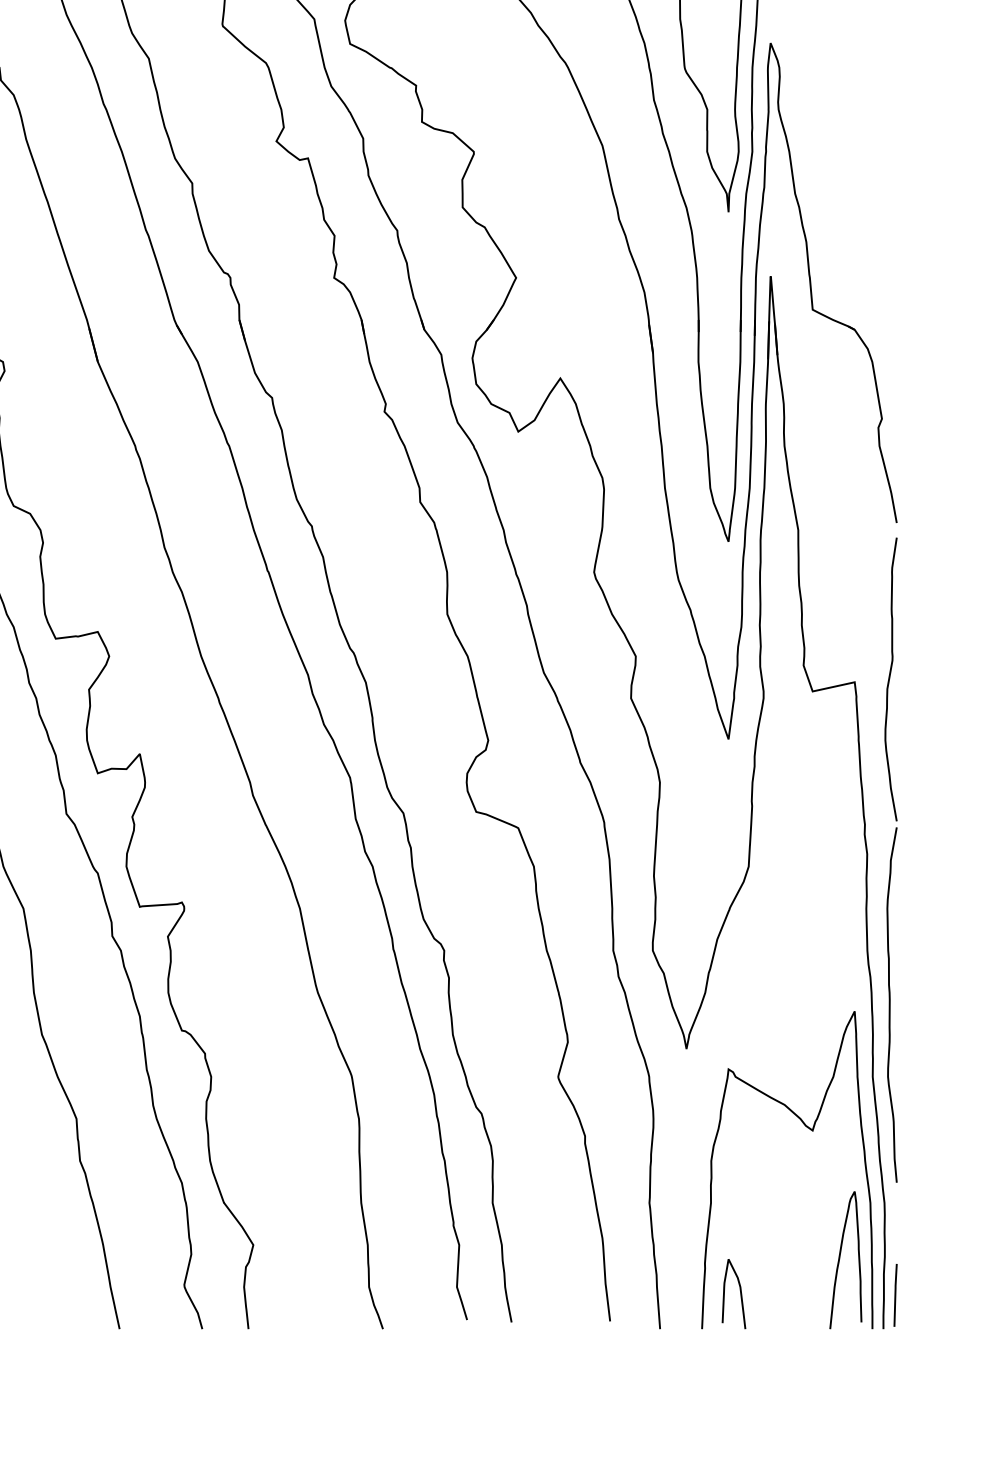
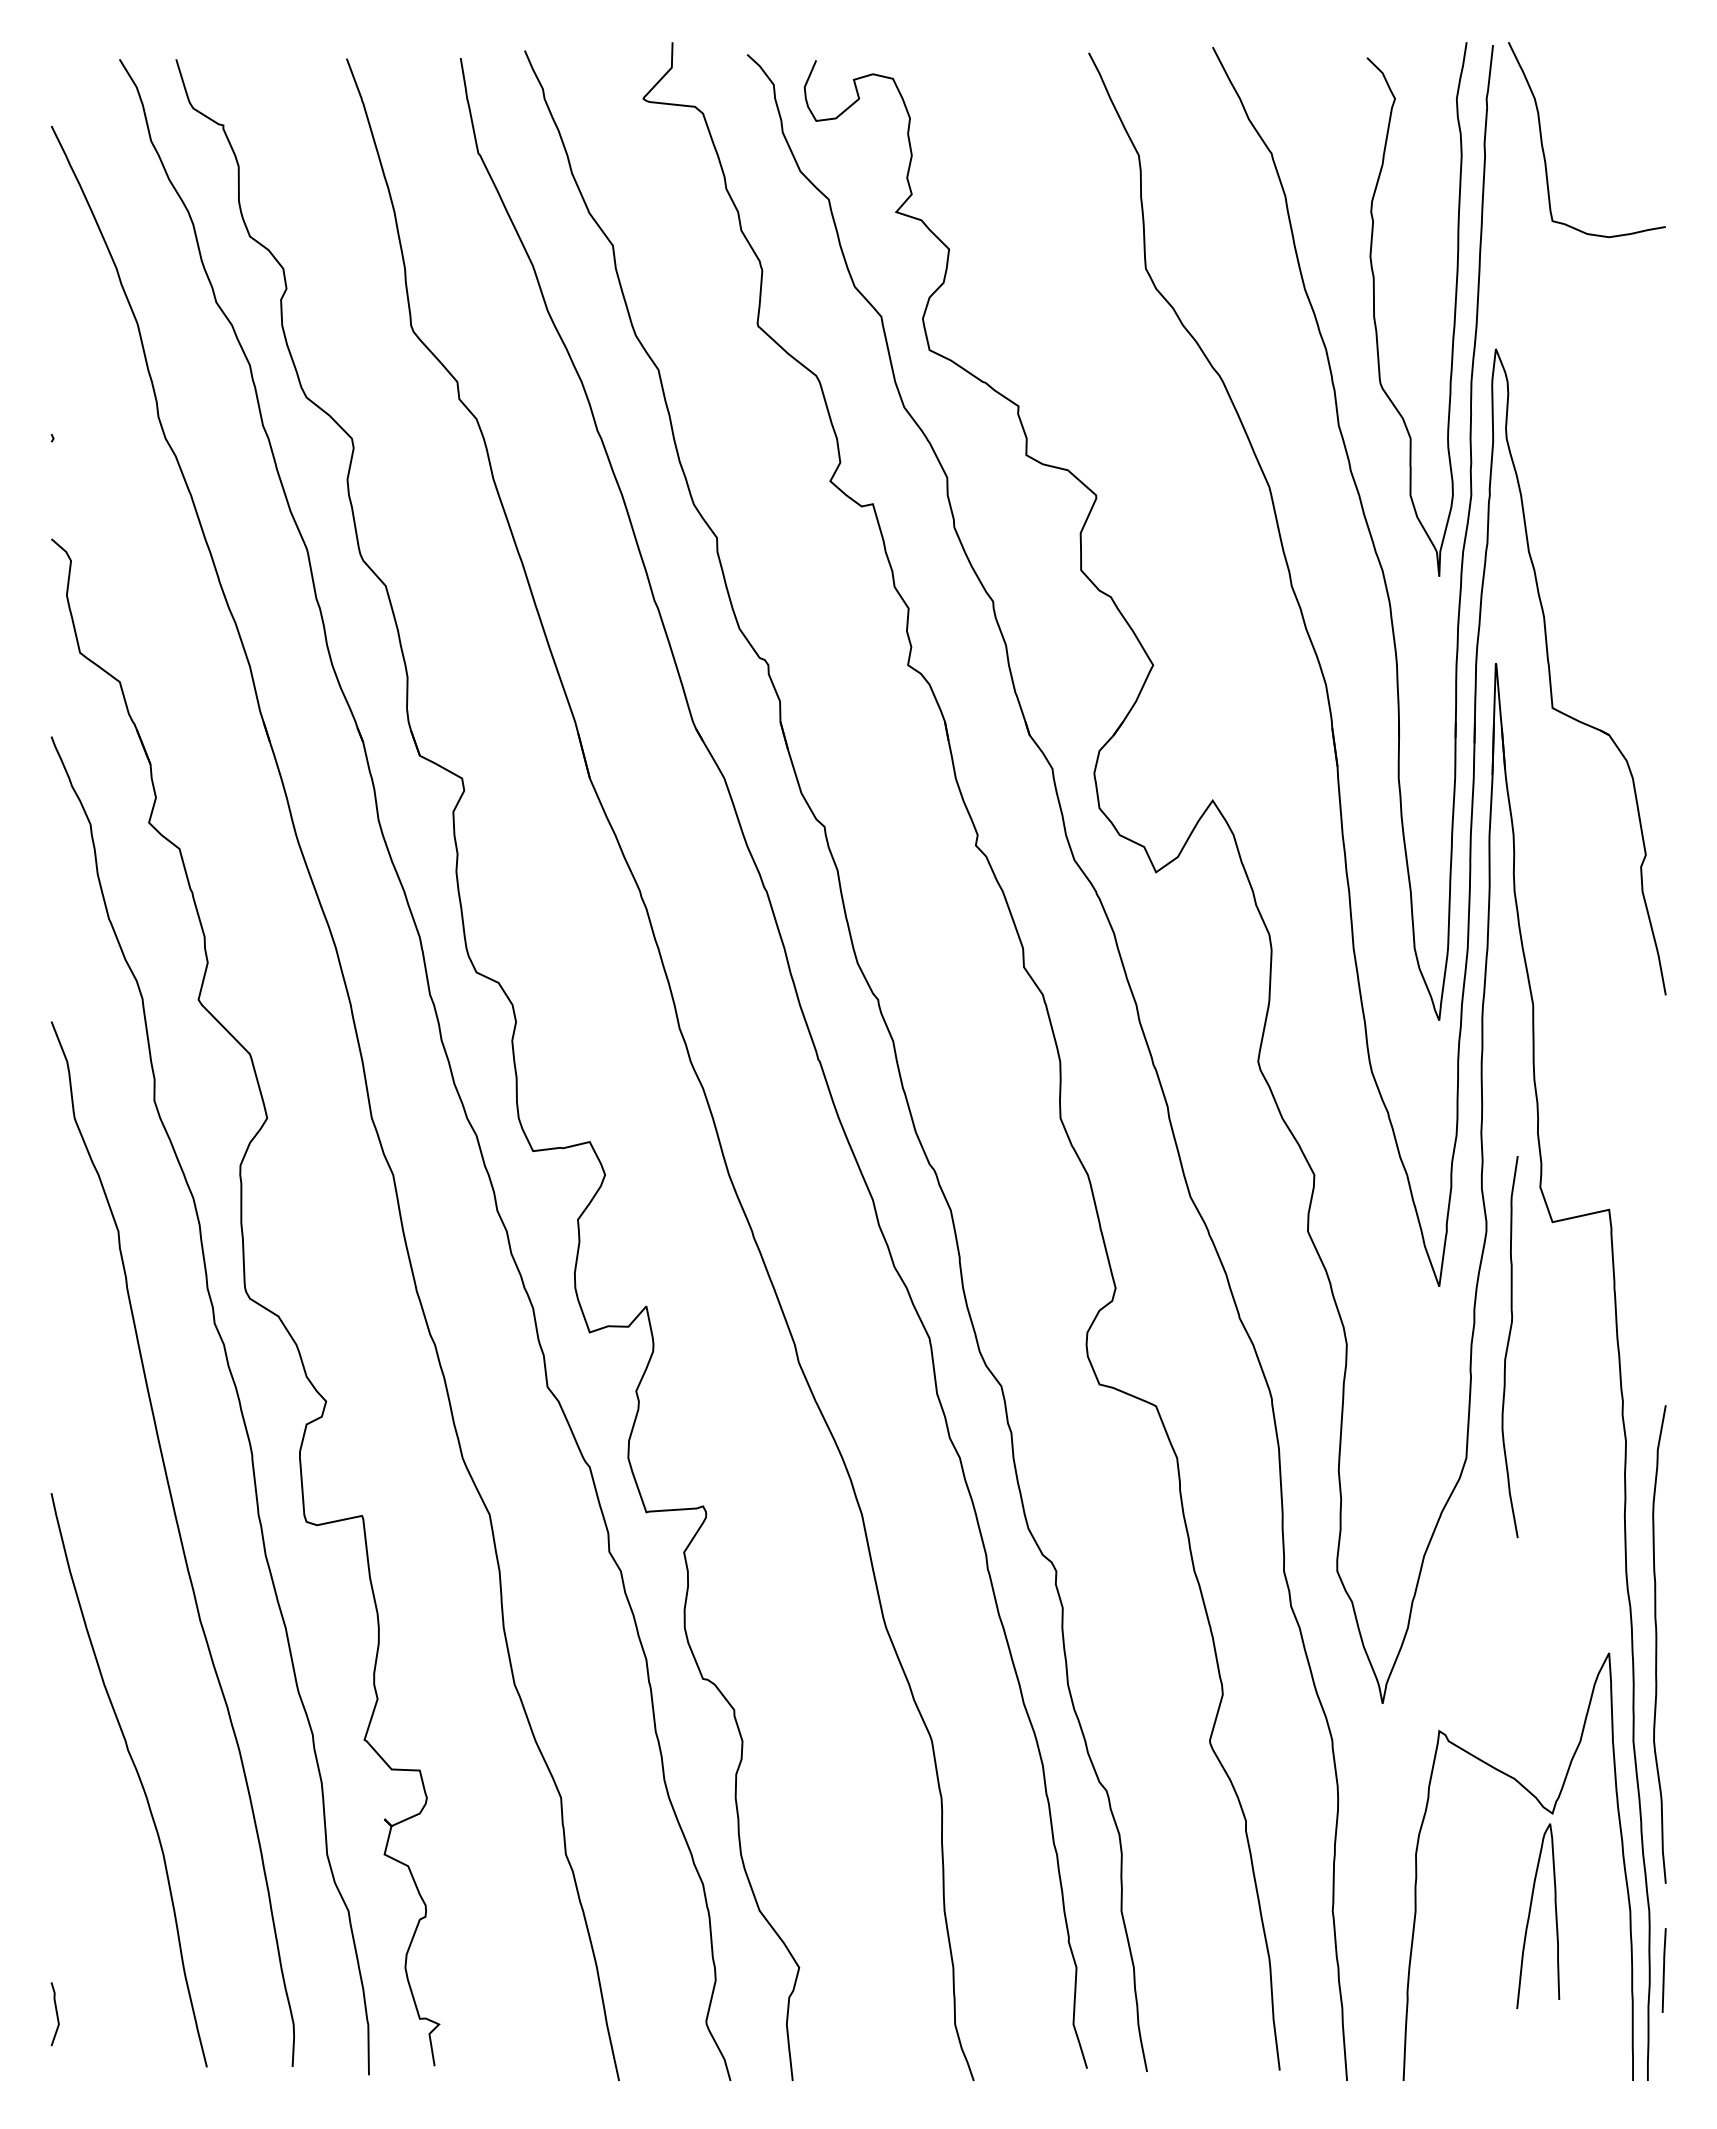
curve: (889, 679) -> (1508, 1347), moved
curve: (840, 1258) -> (1530, 1914), moved
curve: (739, 1290) -> (1454, 2029), removed
line: (895, 1295) -> (1663, 1970), moved

